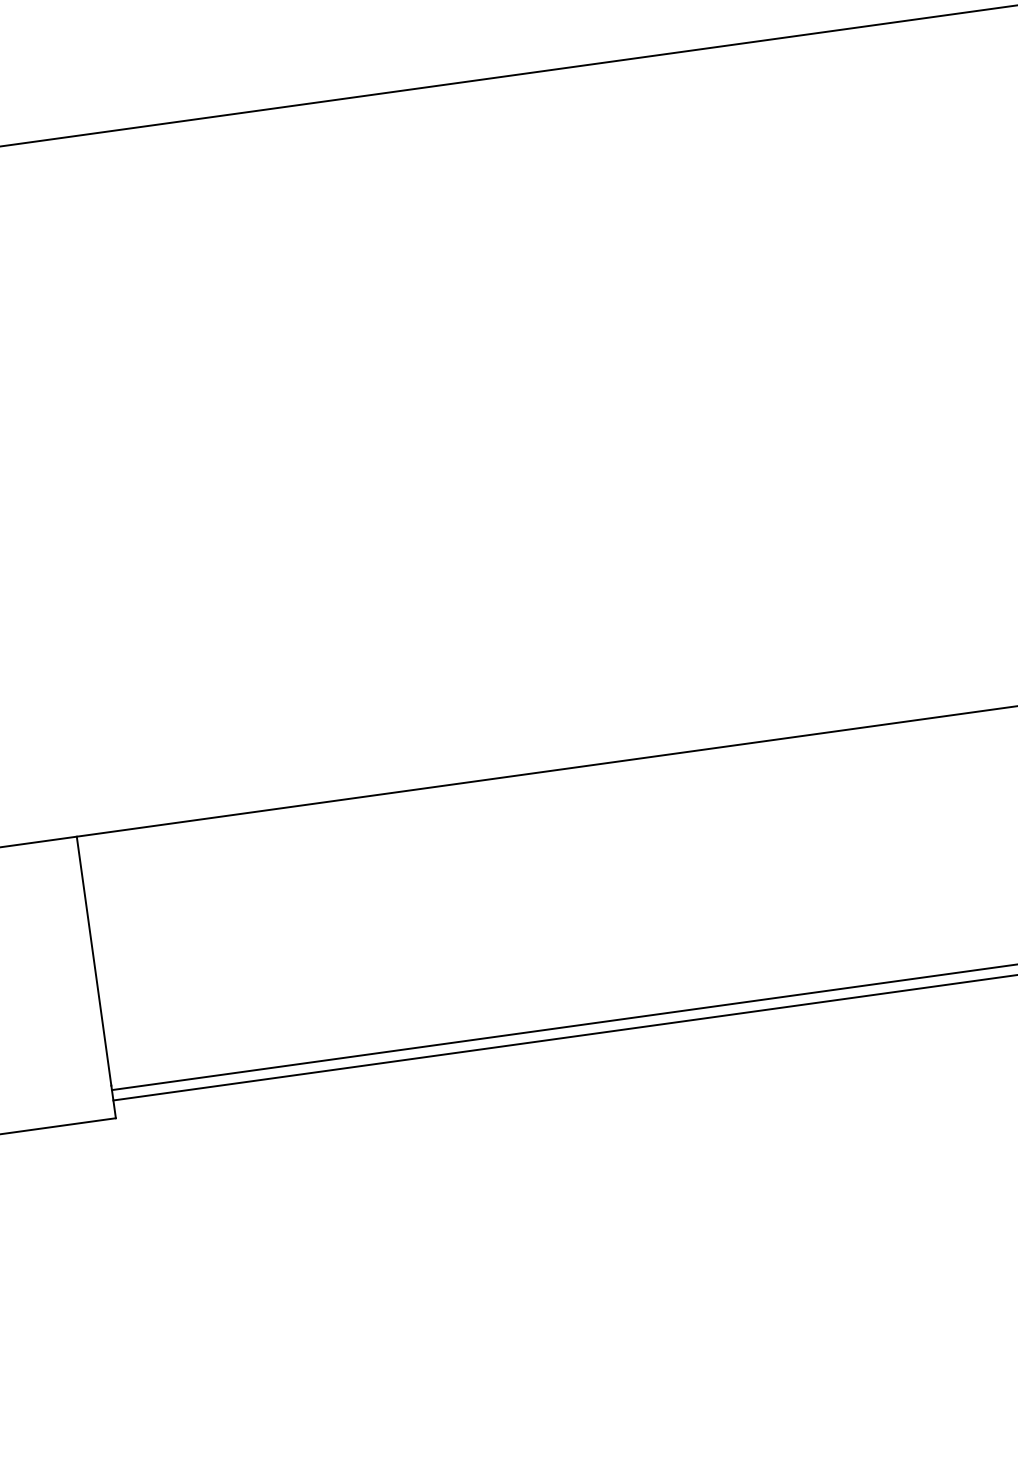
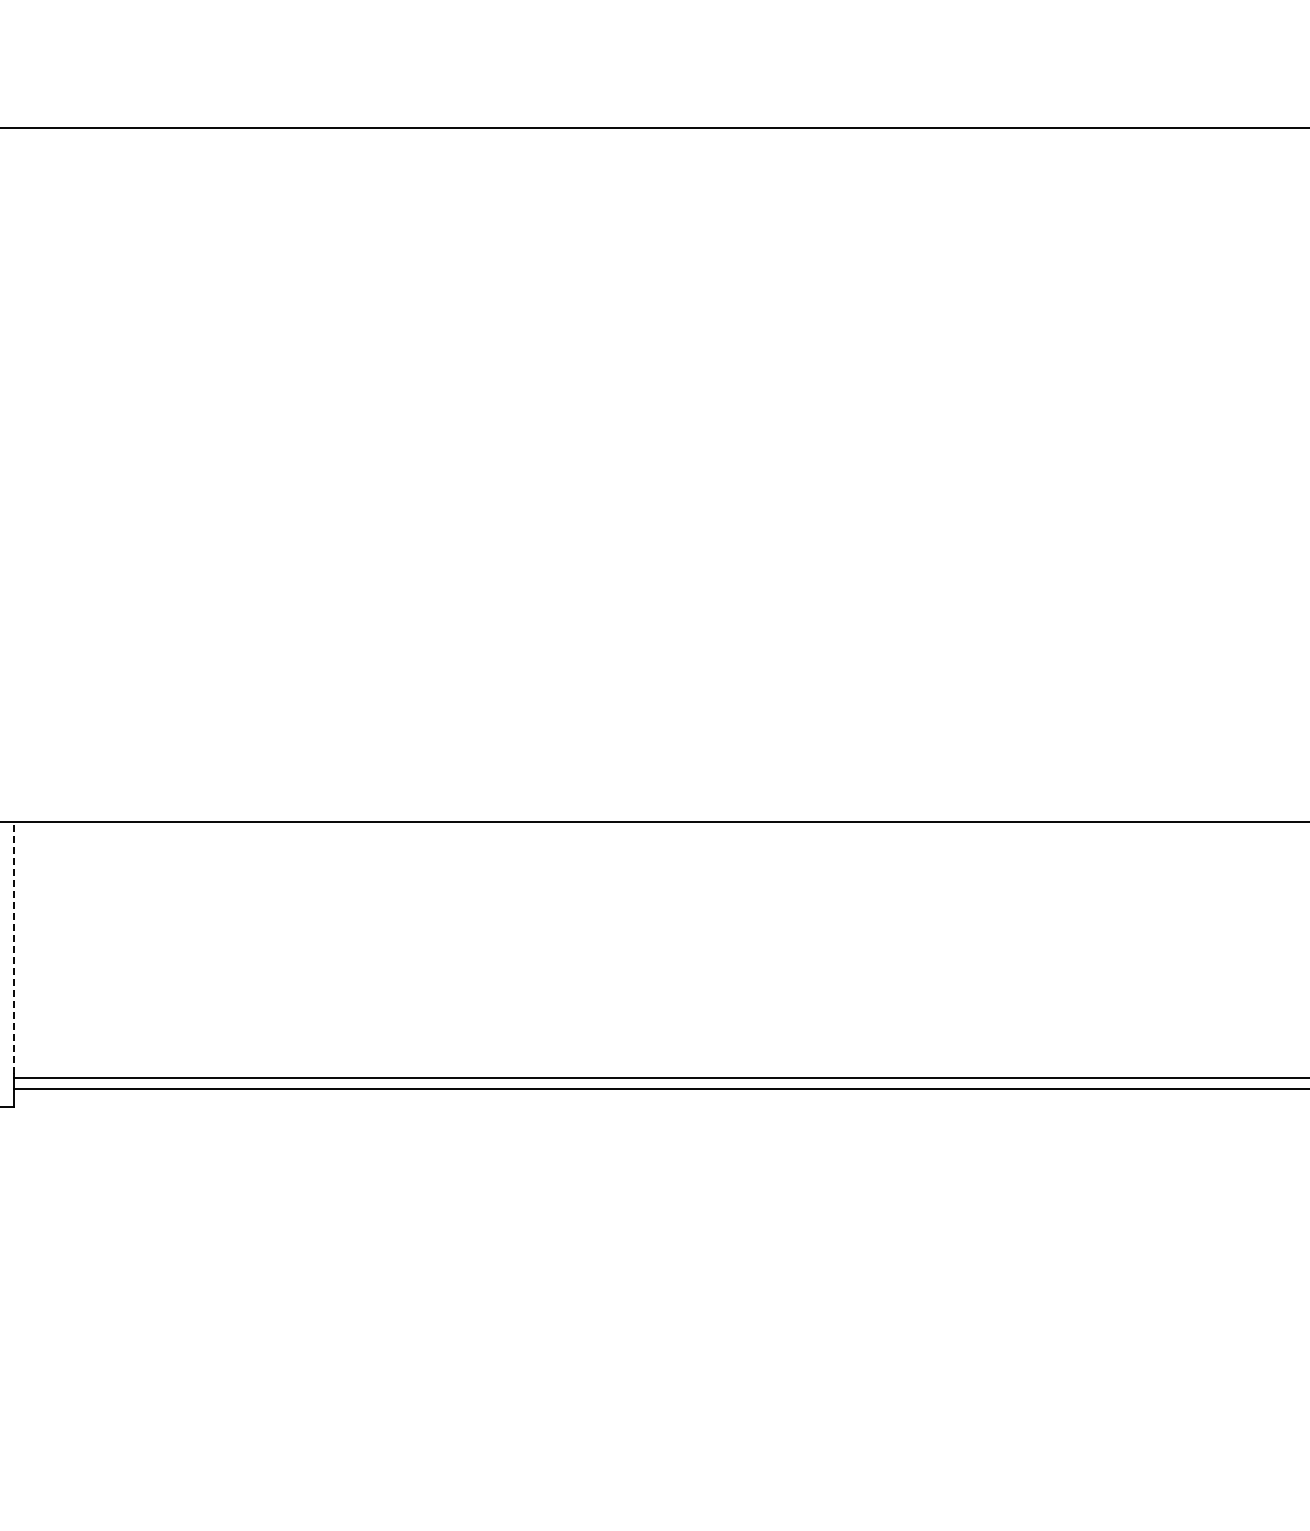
line: (93, 961) -> (13, 948), solid -> dashed

